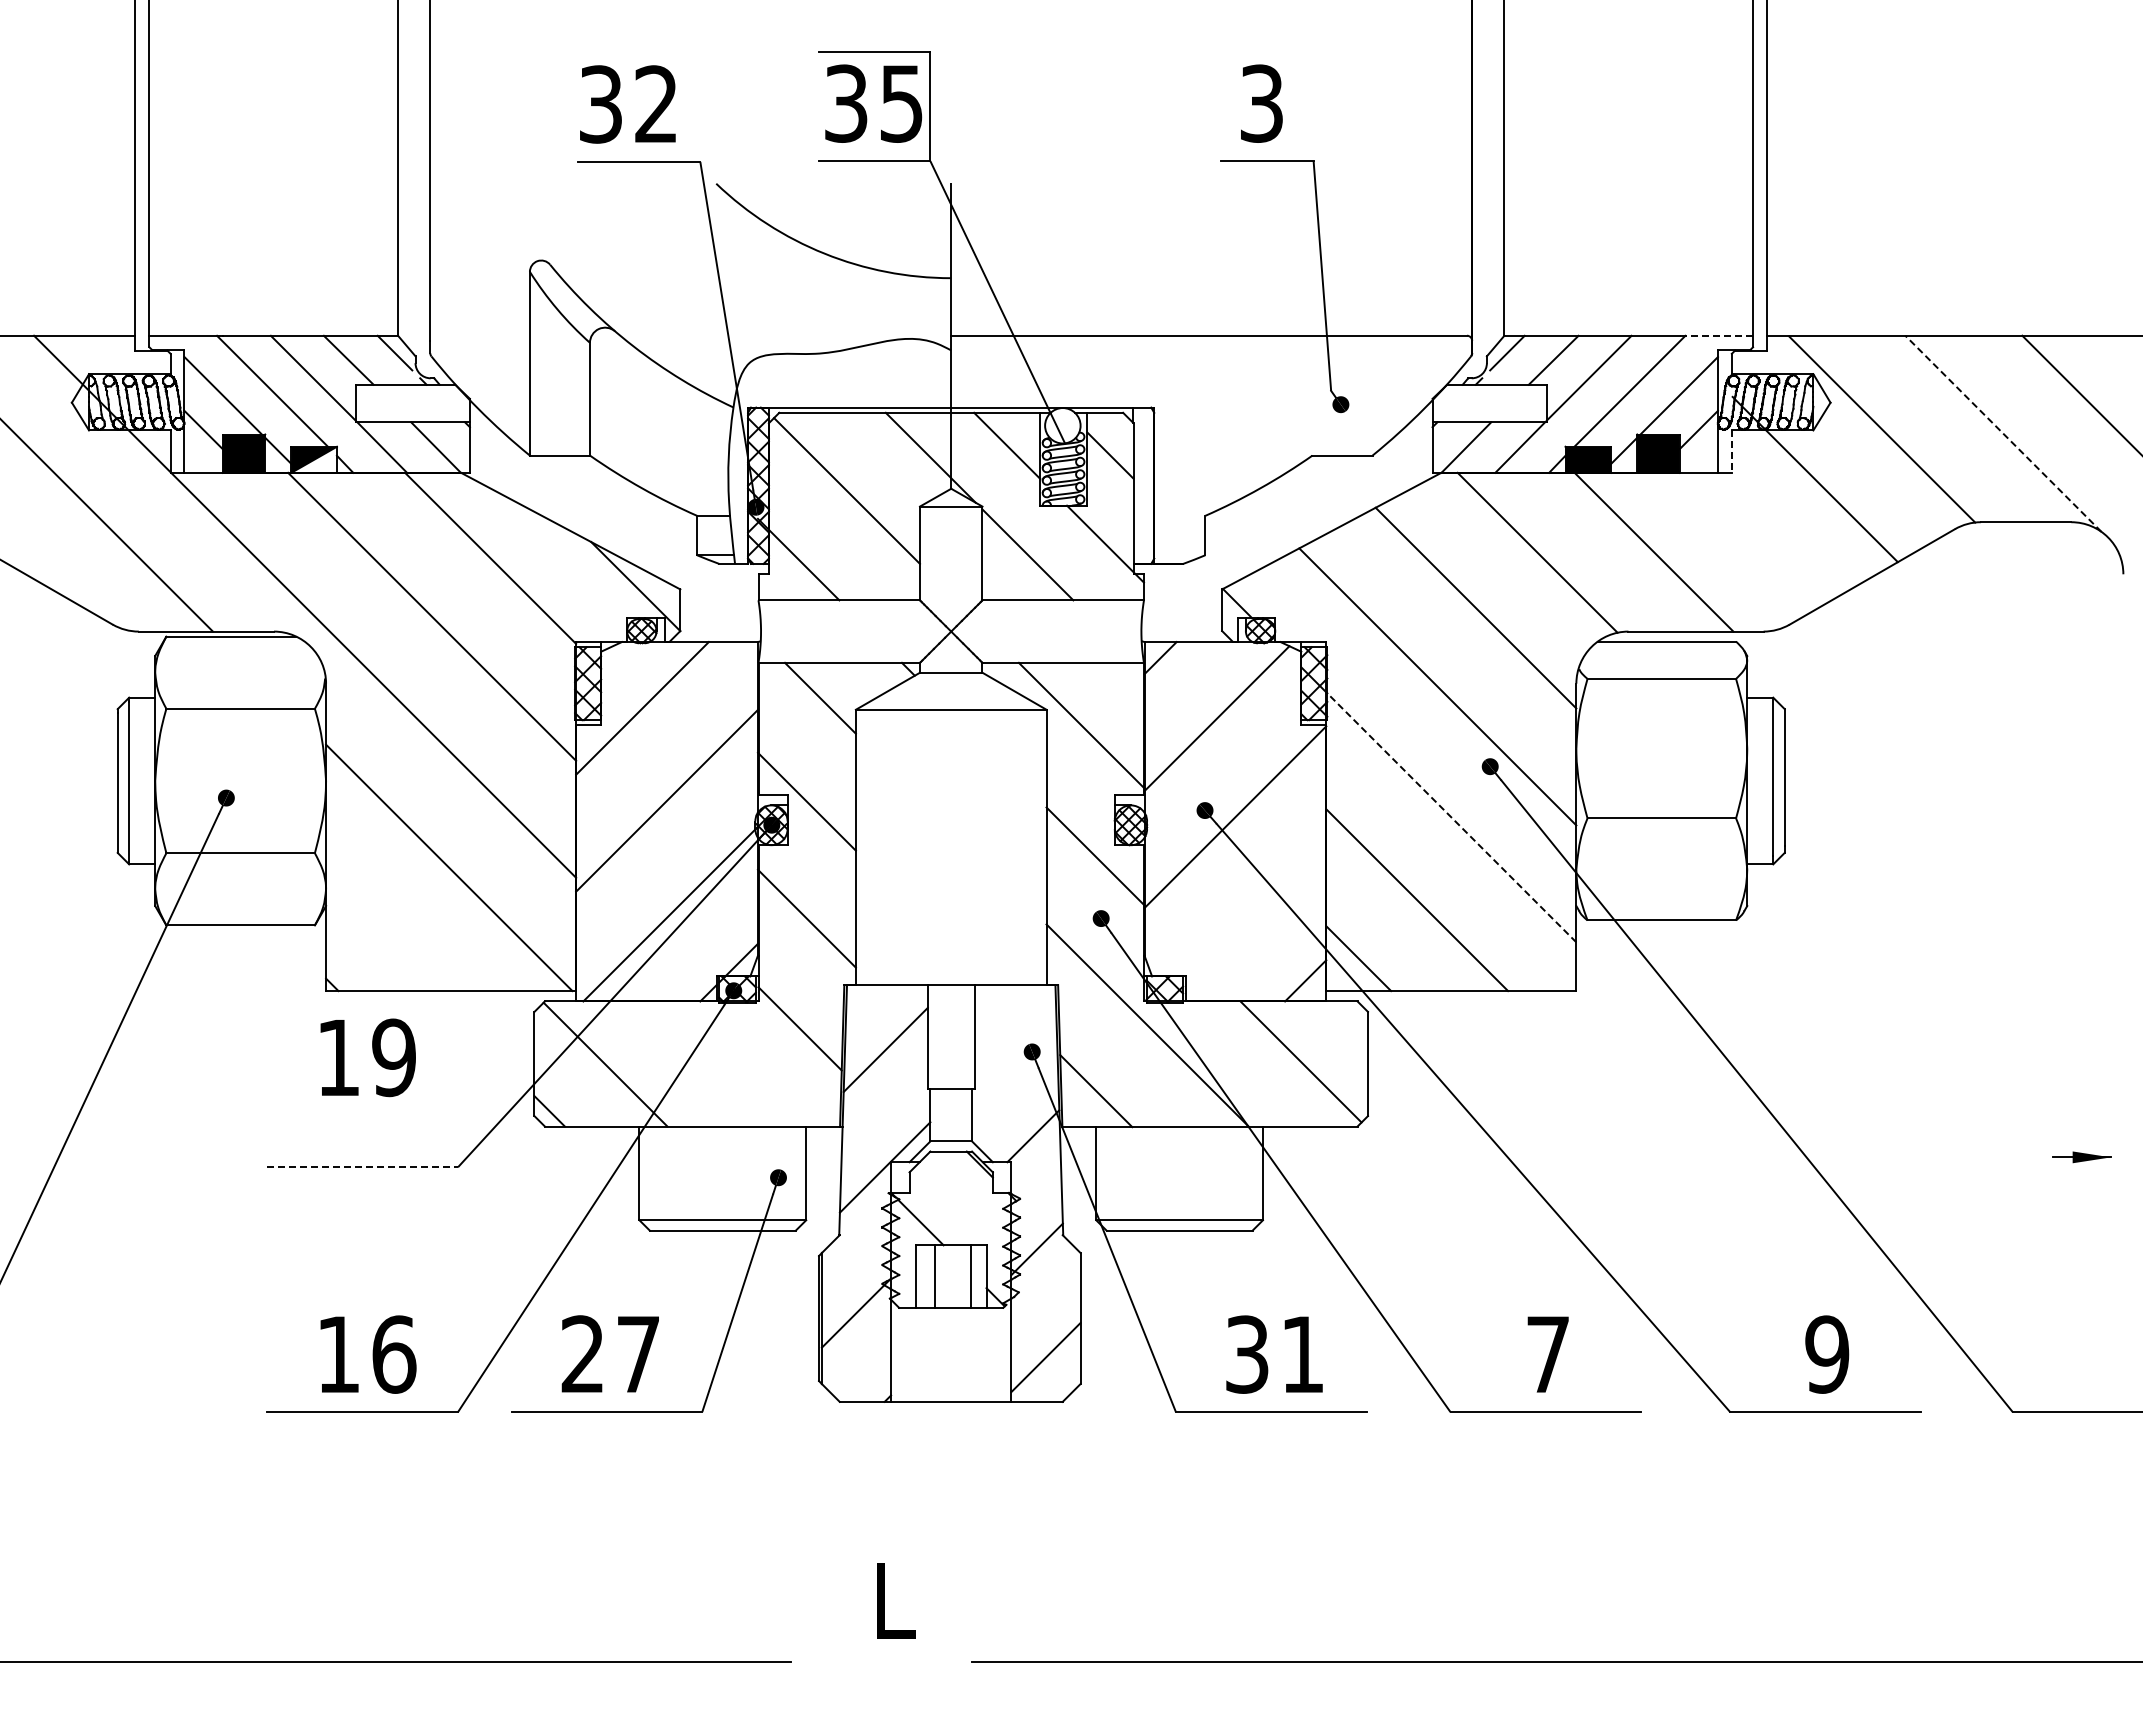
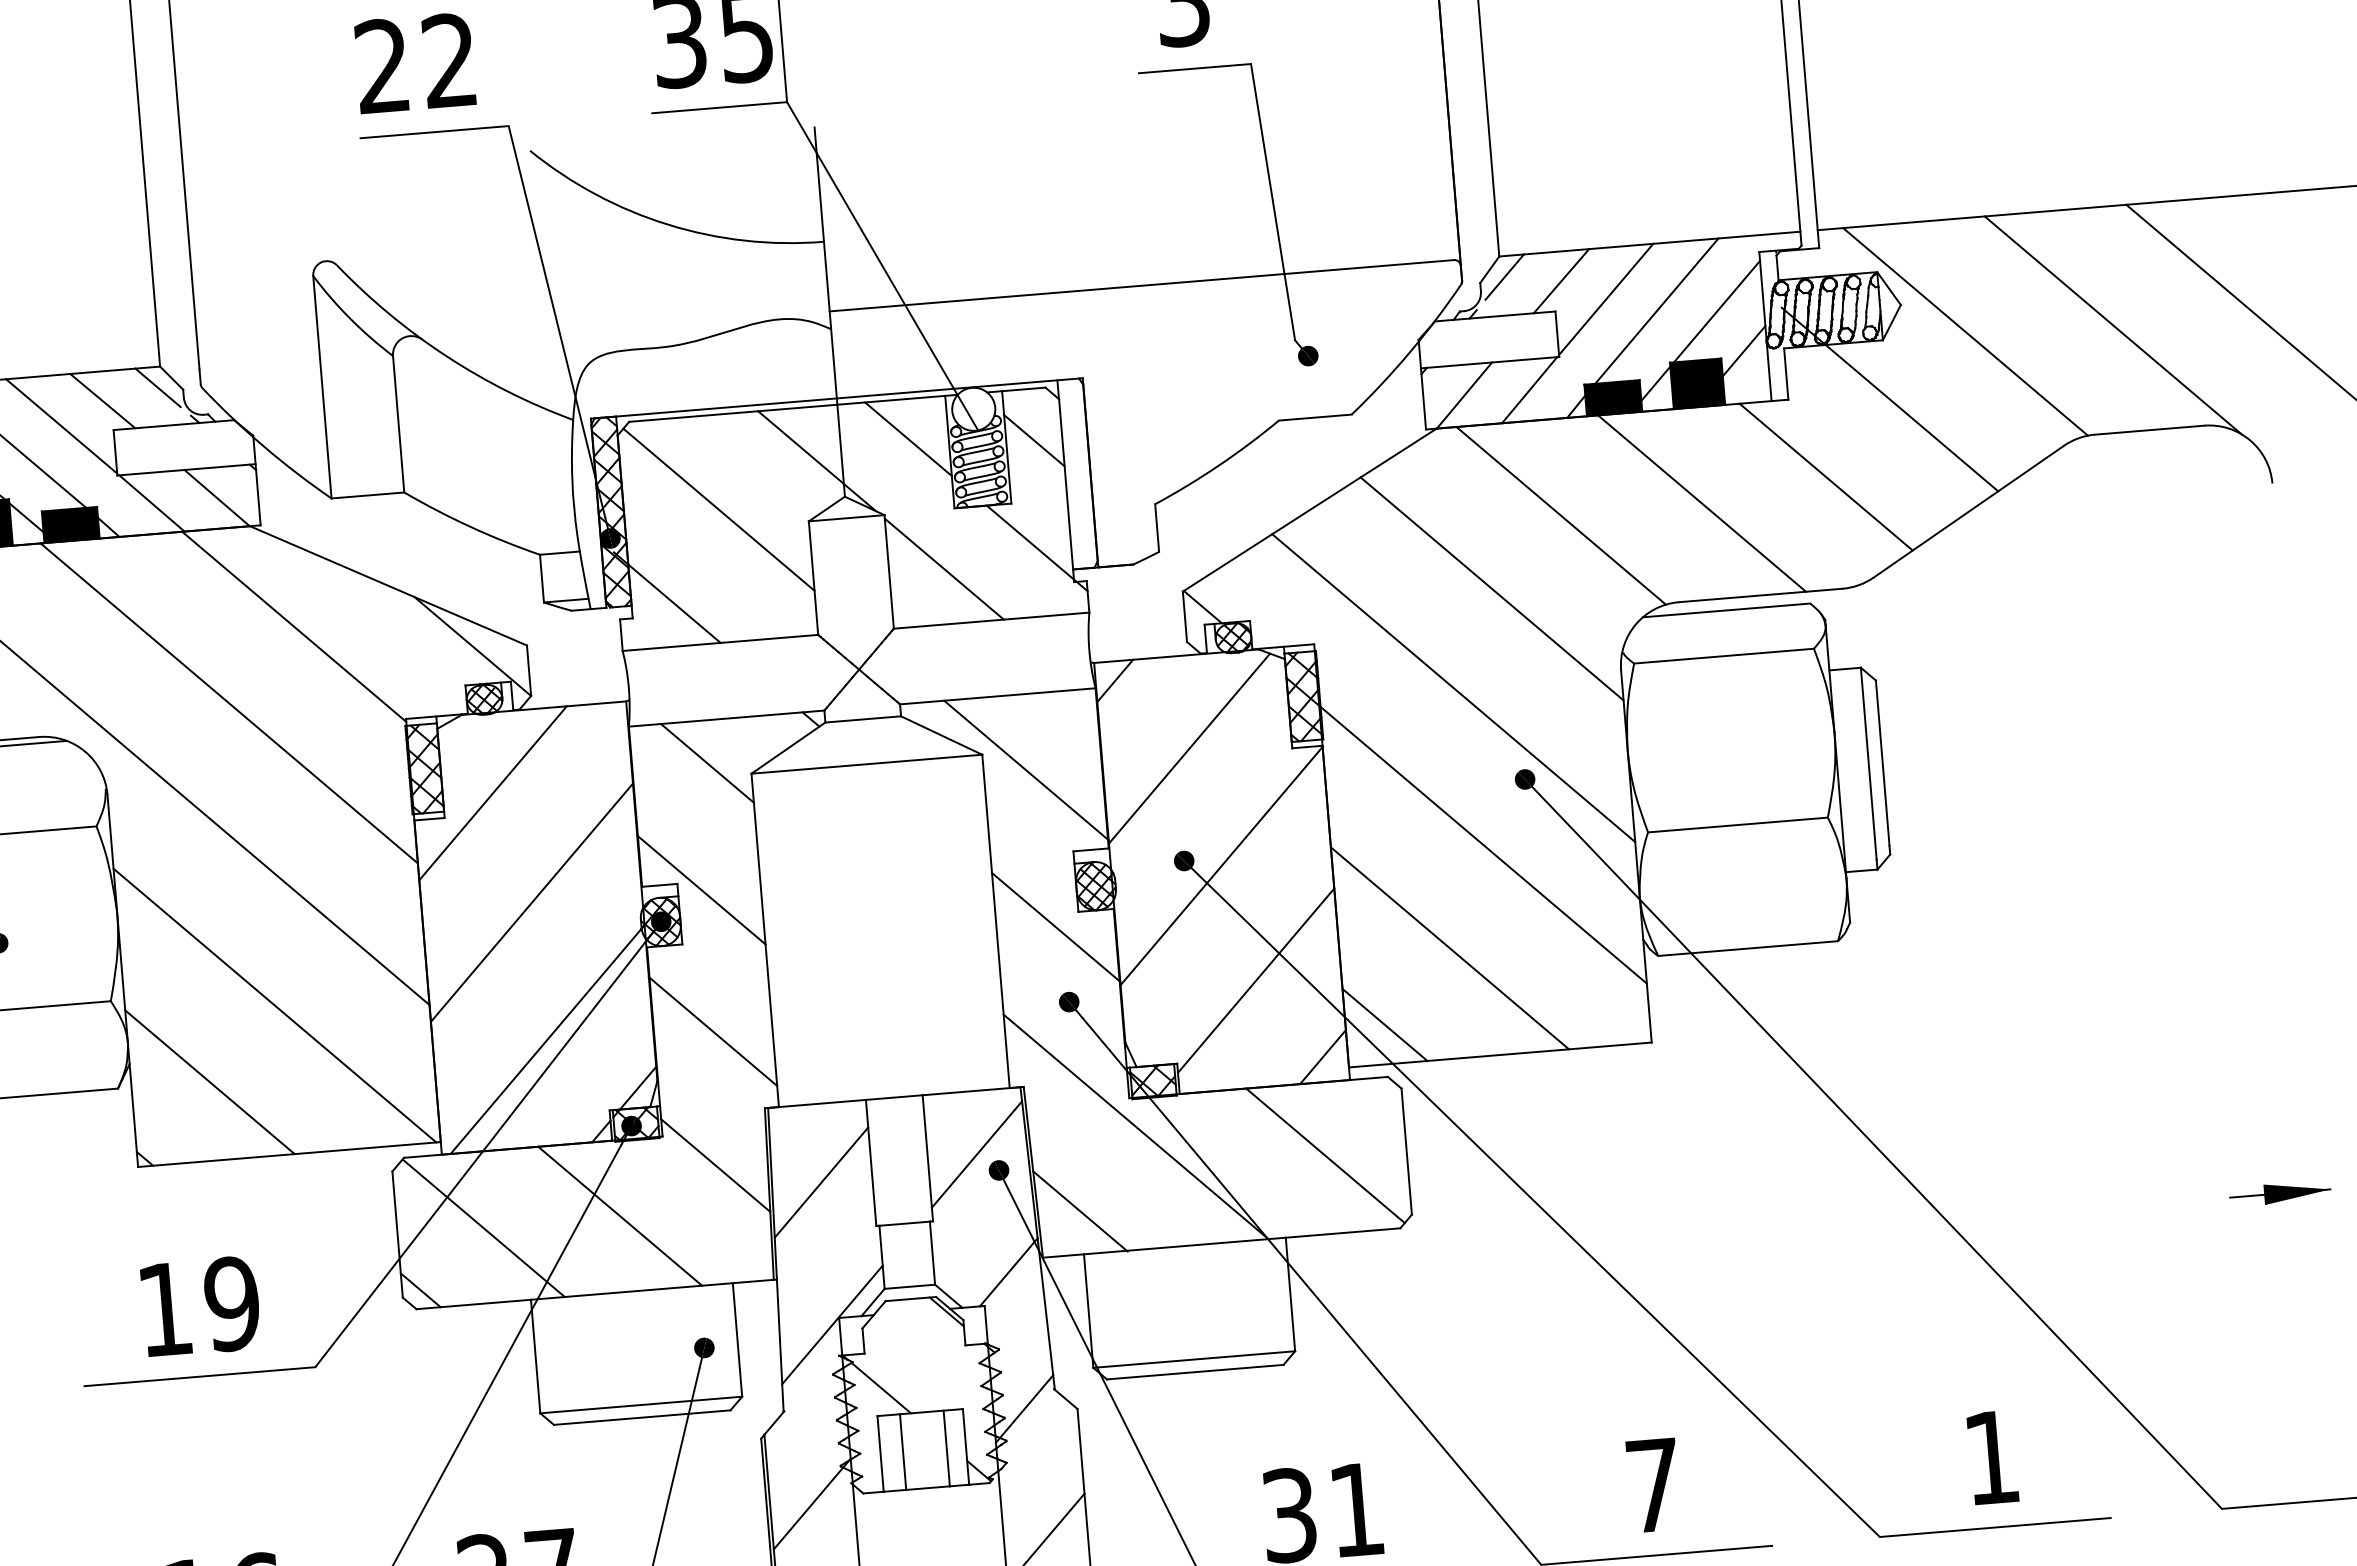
text: (600, 104) -> (382, 66), 32 -> 22
line: (1716, 335) -> (1756, 234), dashed -> solid
line: (2003, 433) -> (2113, 325), dashed -> solid
line: (1731, 452) -> (1785, 375), dashed -> solid
fill: (313, 459) -> (69, 524), added
line: (1757, 538) -> (1825, 476), added
line: (1451, 817) -> (1483, 844), dashed -> solid
line: (1255, 913) -> (1255, 980), added
line: (390, 926) -> (209, 1082), added
line: (1014, 1036) -> (976, 1153), added
text: (367, 1057) -> (200, 1306), moved
line: (717, 1063) -> (619, 1215), added
part: (2081, 1157) -> (2279, 1193), size x1.43
line: (363, 1167) -> (200, 1376), dashed -> solid
text: (1827, 1354) -> (1991, 1457), 9 -> 1

